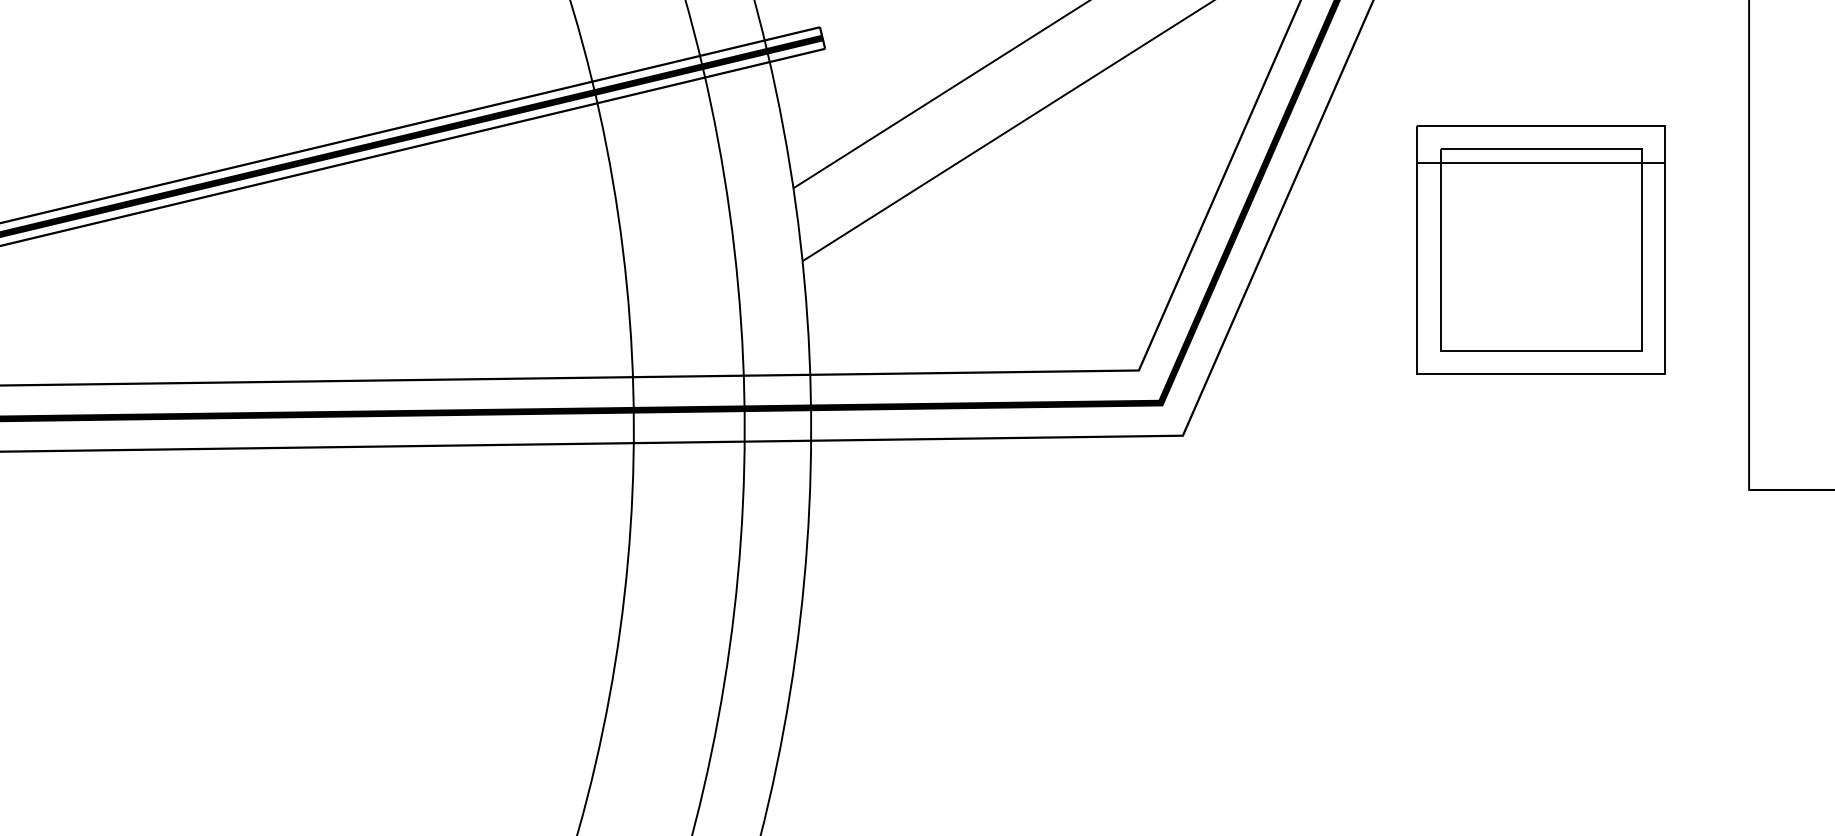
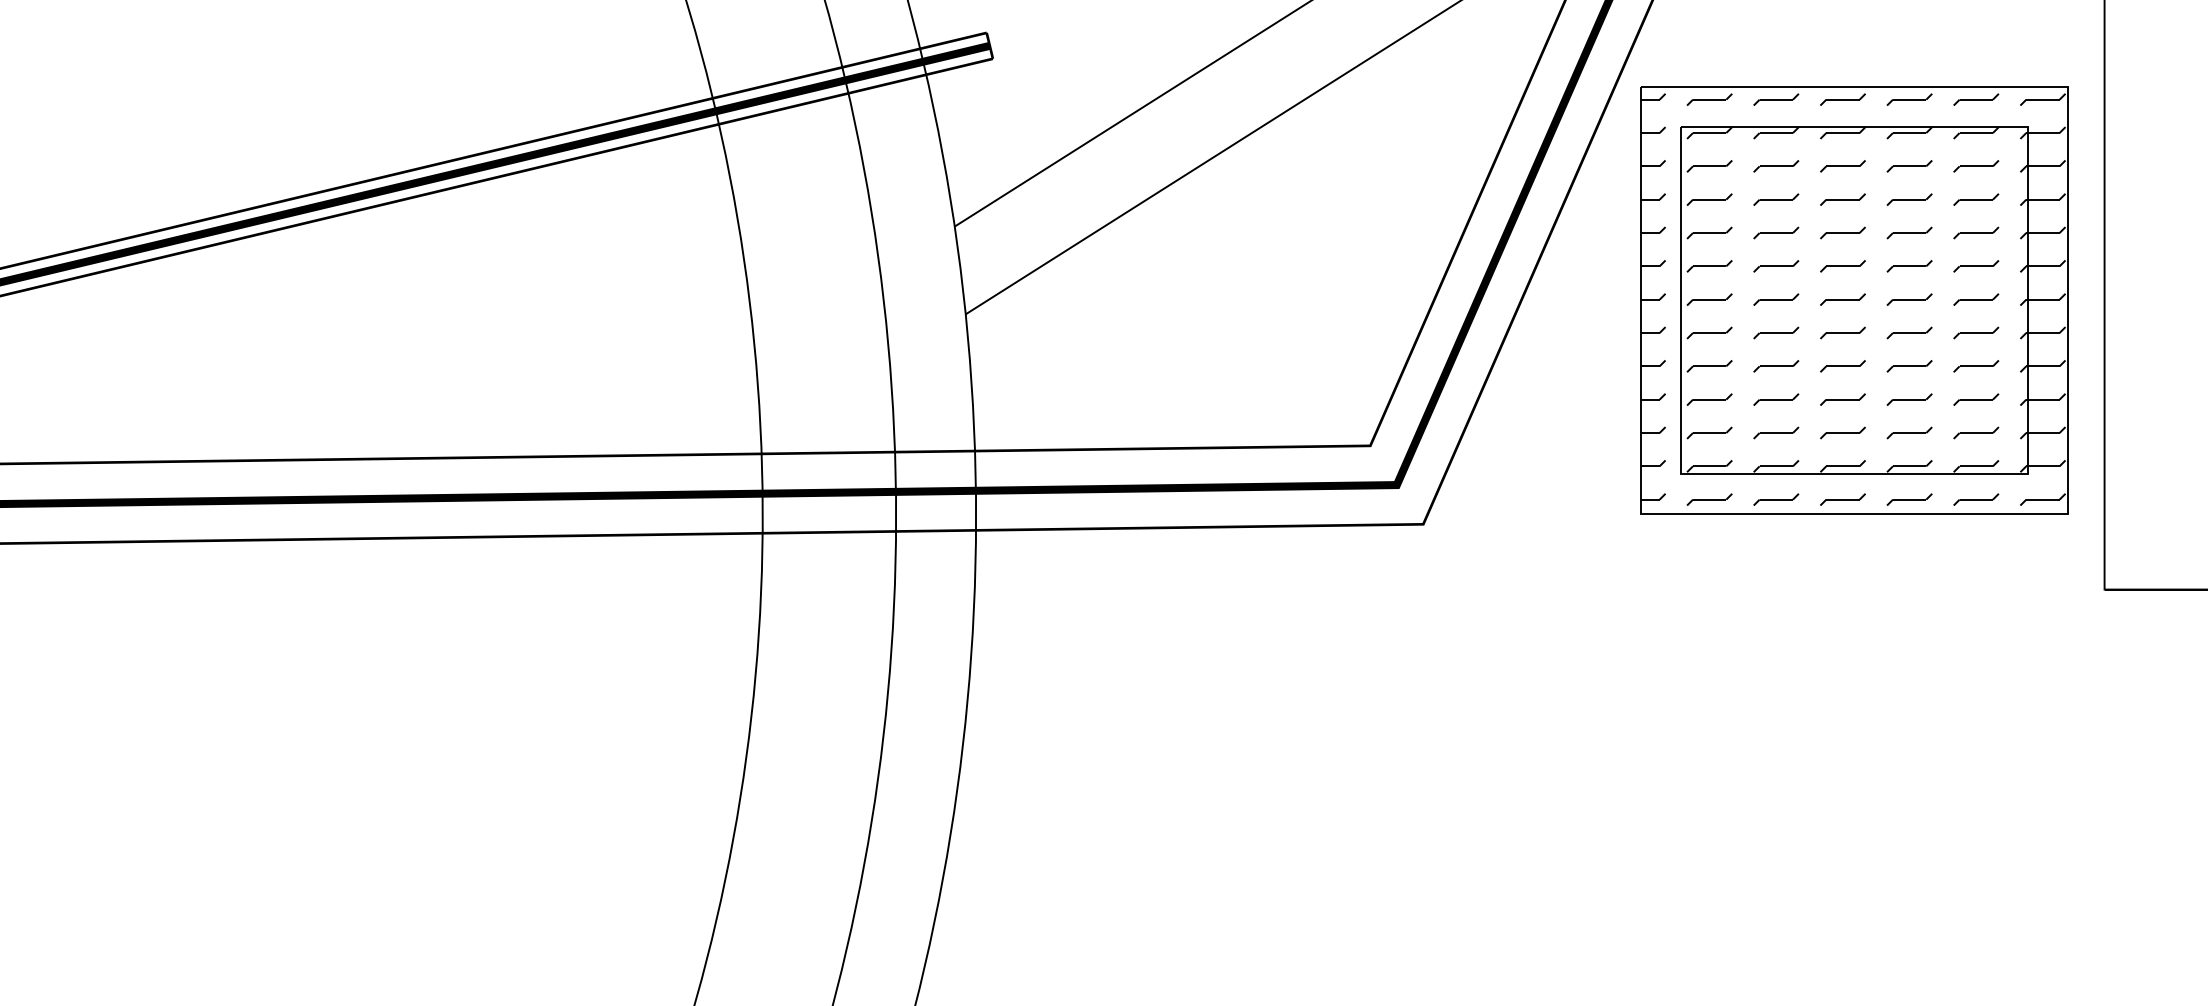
part: (1541, 249) -> (1854, 300), size x1.43

